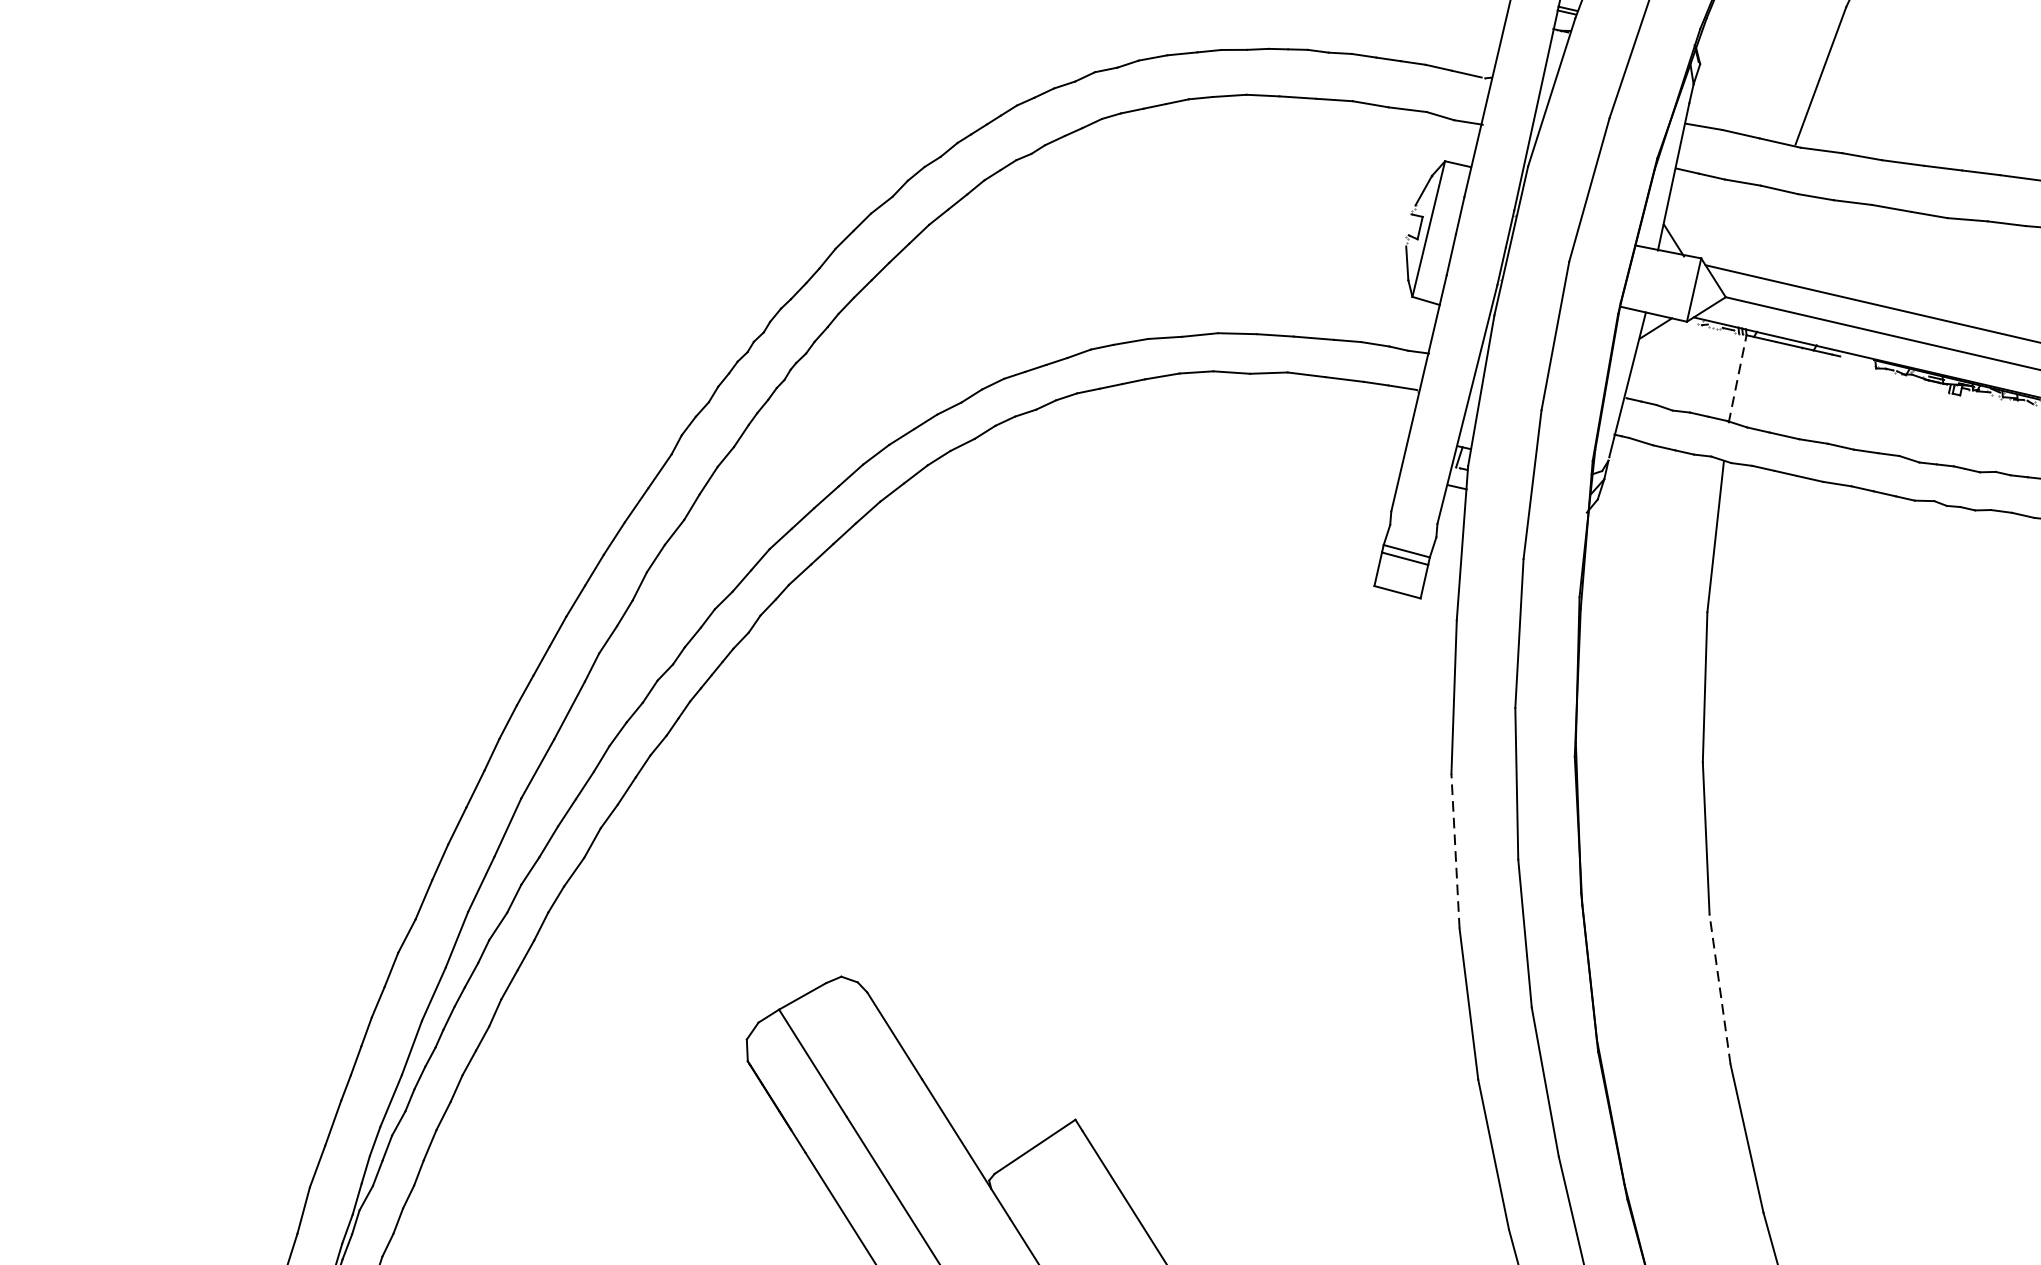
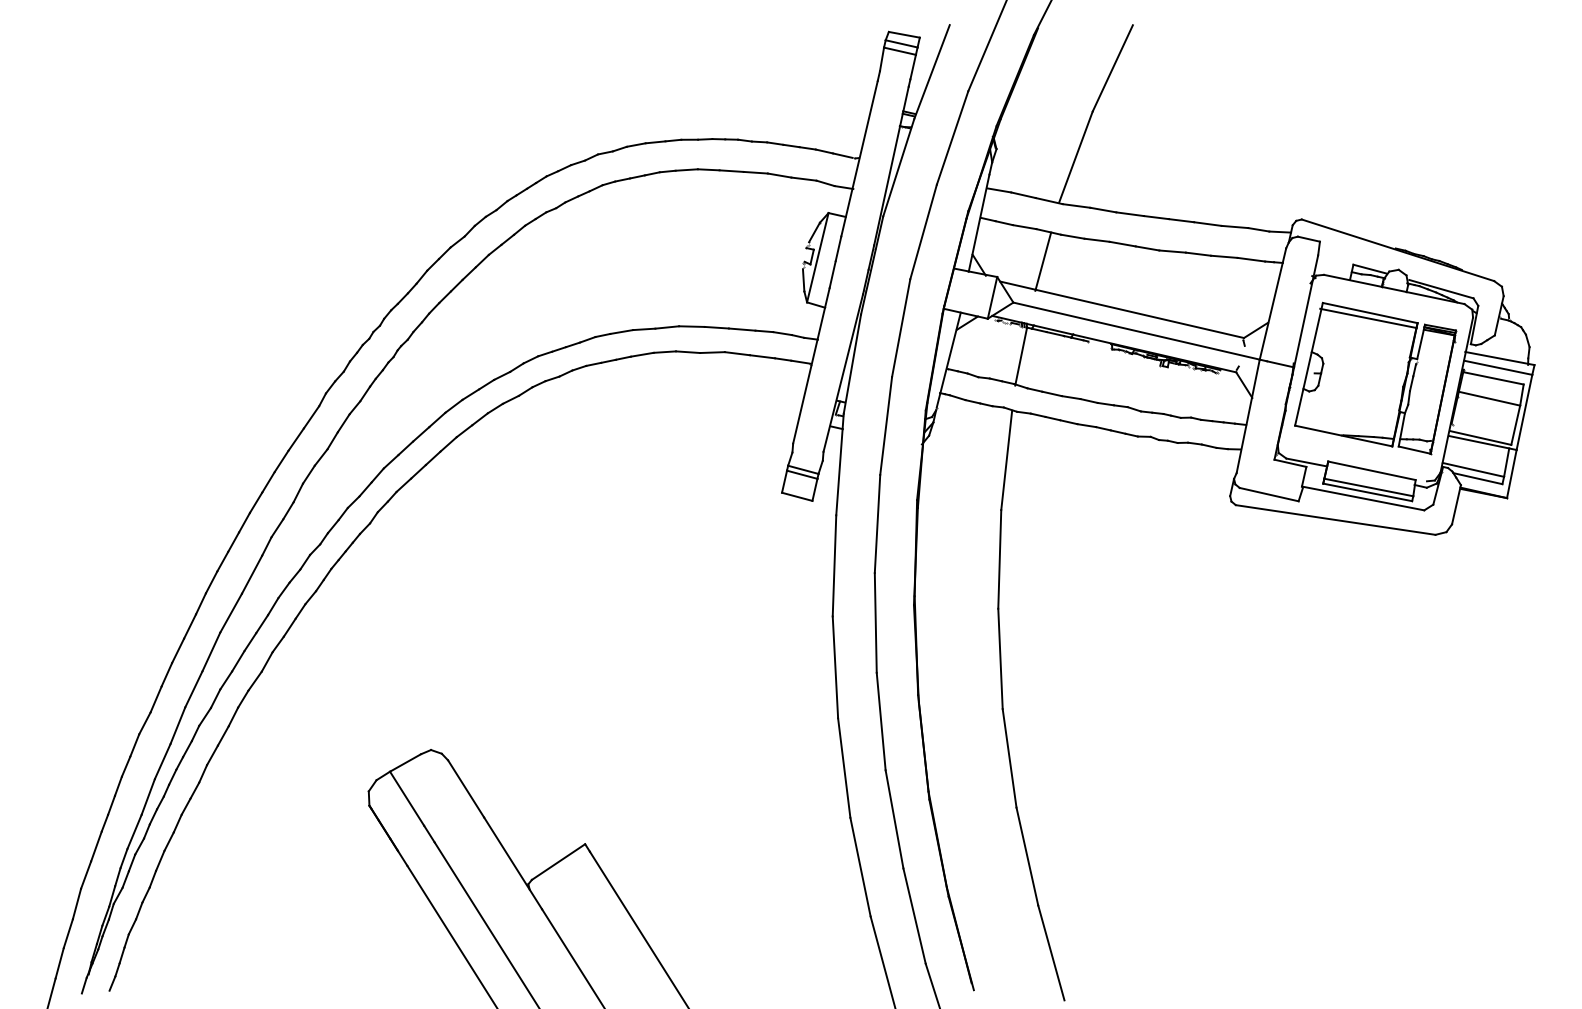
line: (1771, 234) -> (1043, 261), added
line: (1738, 379) -> (1021, 356), dashed -> solid
line: (1455, 851) -> (835, 667), dashed -> solid
line: (1719, 989) -> (1009, 758), dashed -> solid

